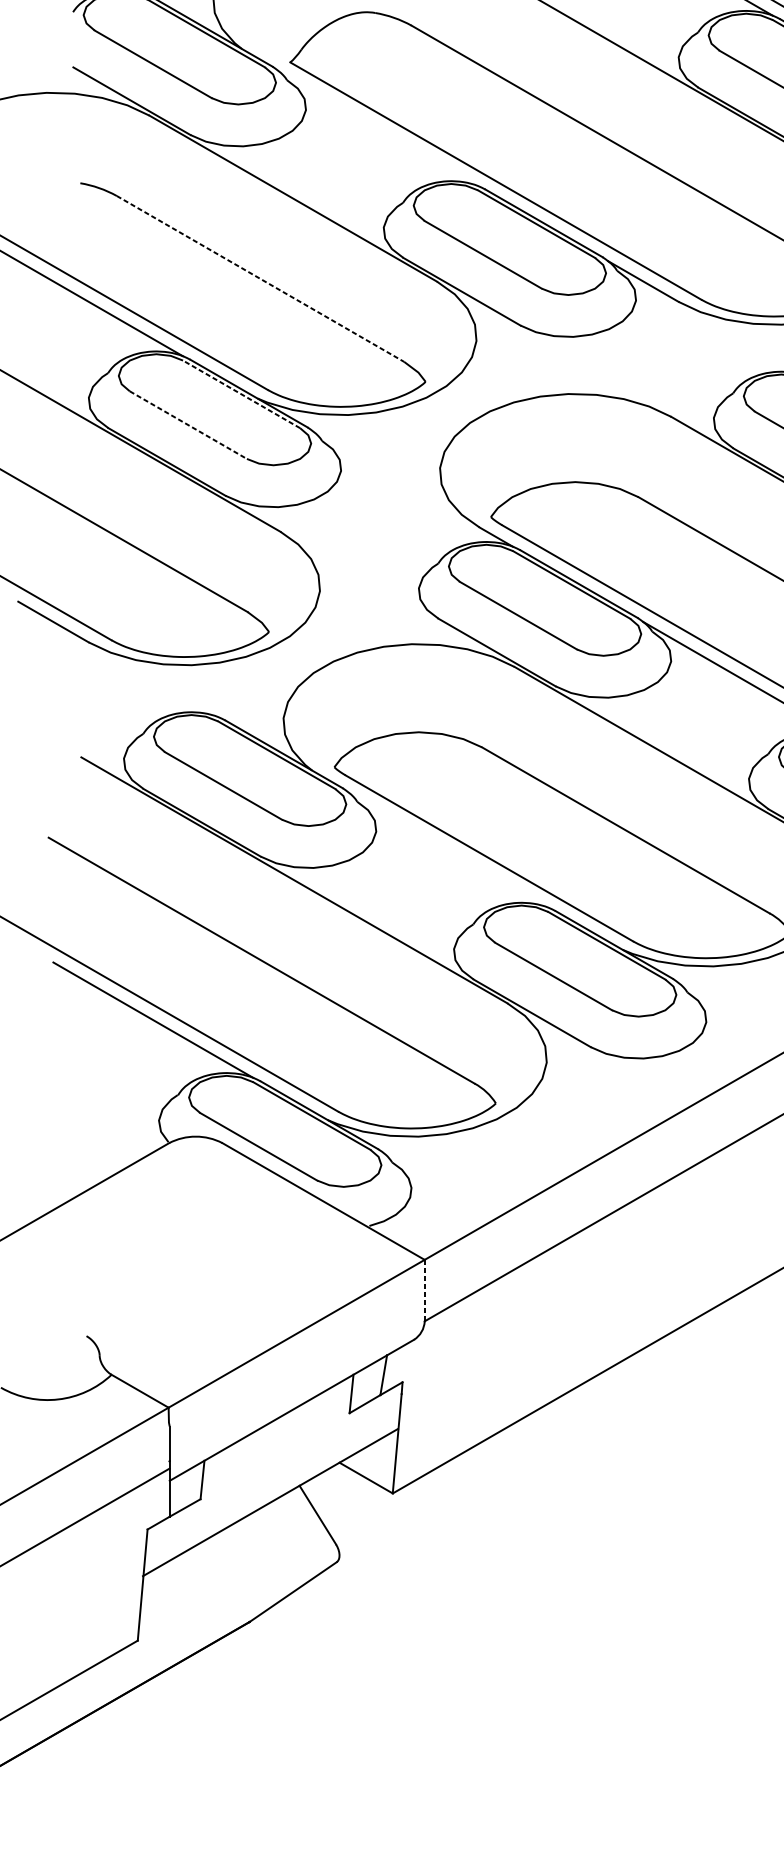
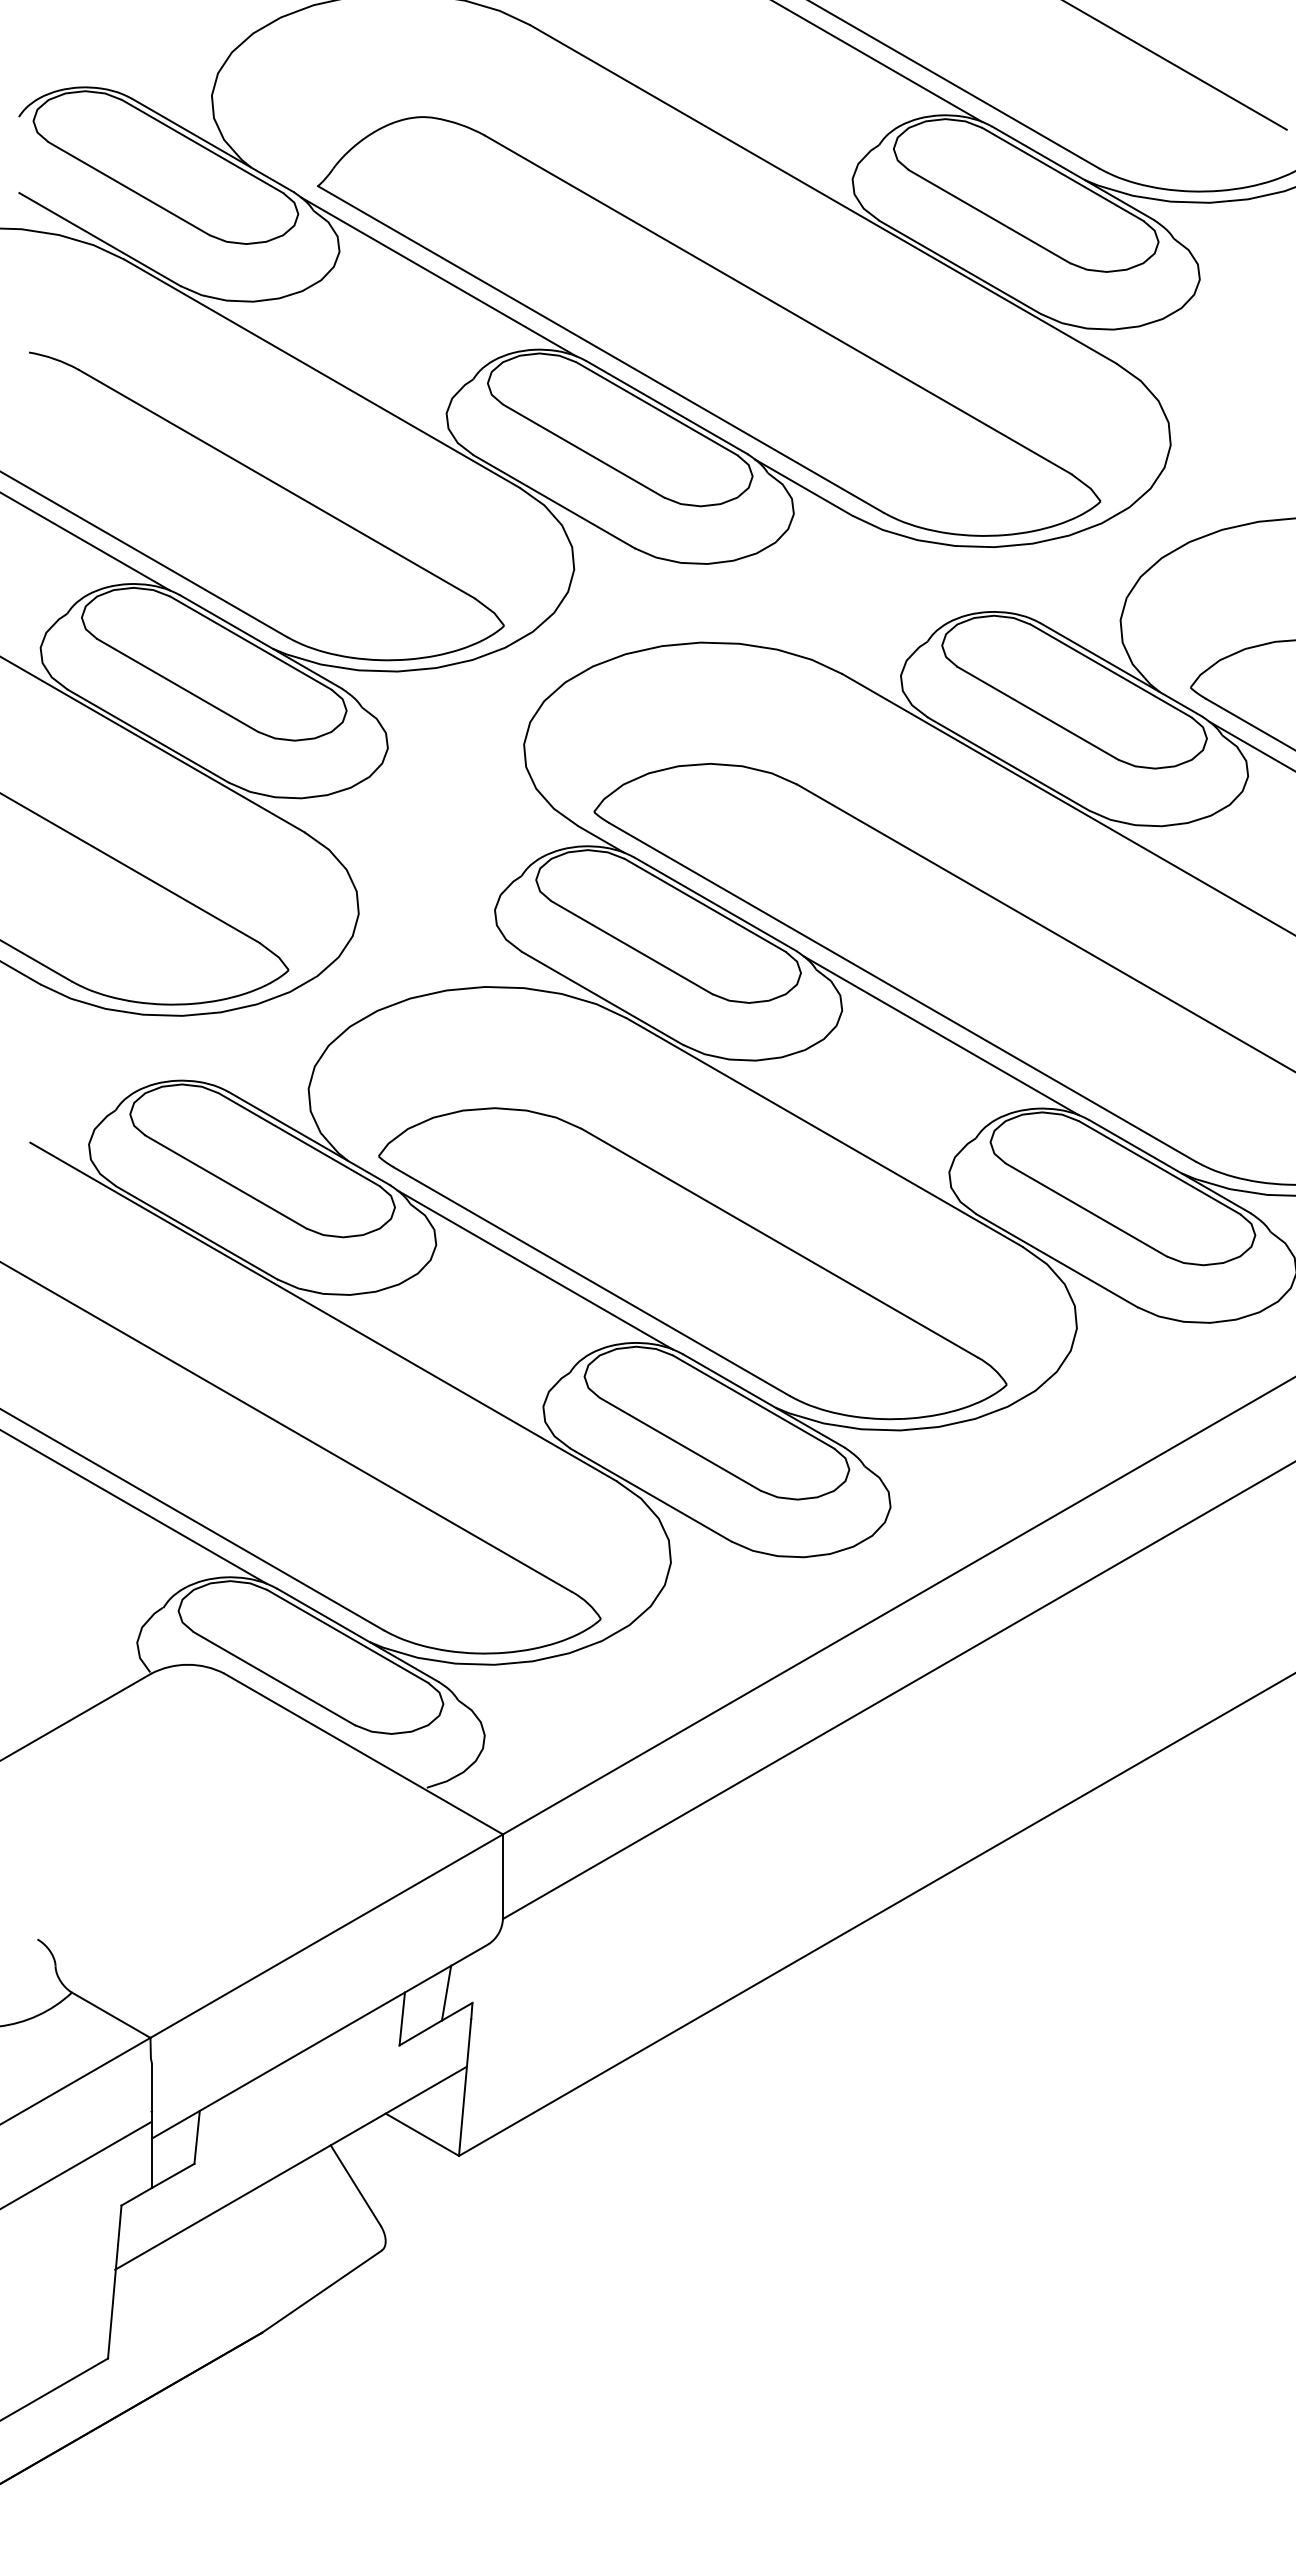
line: (377, 128) -> (438, 276), added
line: (260, 279) -> (277, 484), dashed -> solid
line: (241, 393) -> (250, 642), dashed -> solid
line: (188, 425) -> (178, 685), dashed -> solid
line: (447, 849) -> (534, 1269), added
line: (424, 1290) -> (502, 1876), dashed -> solid

